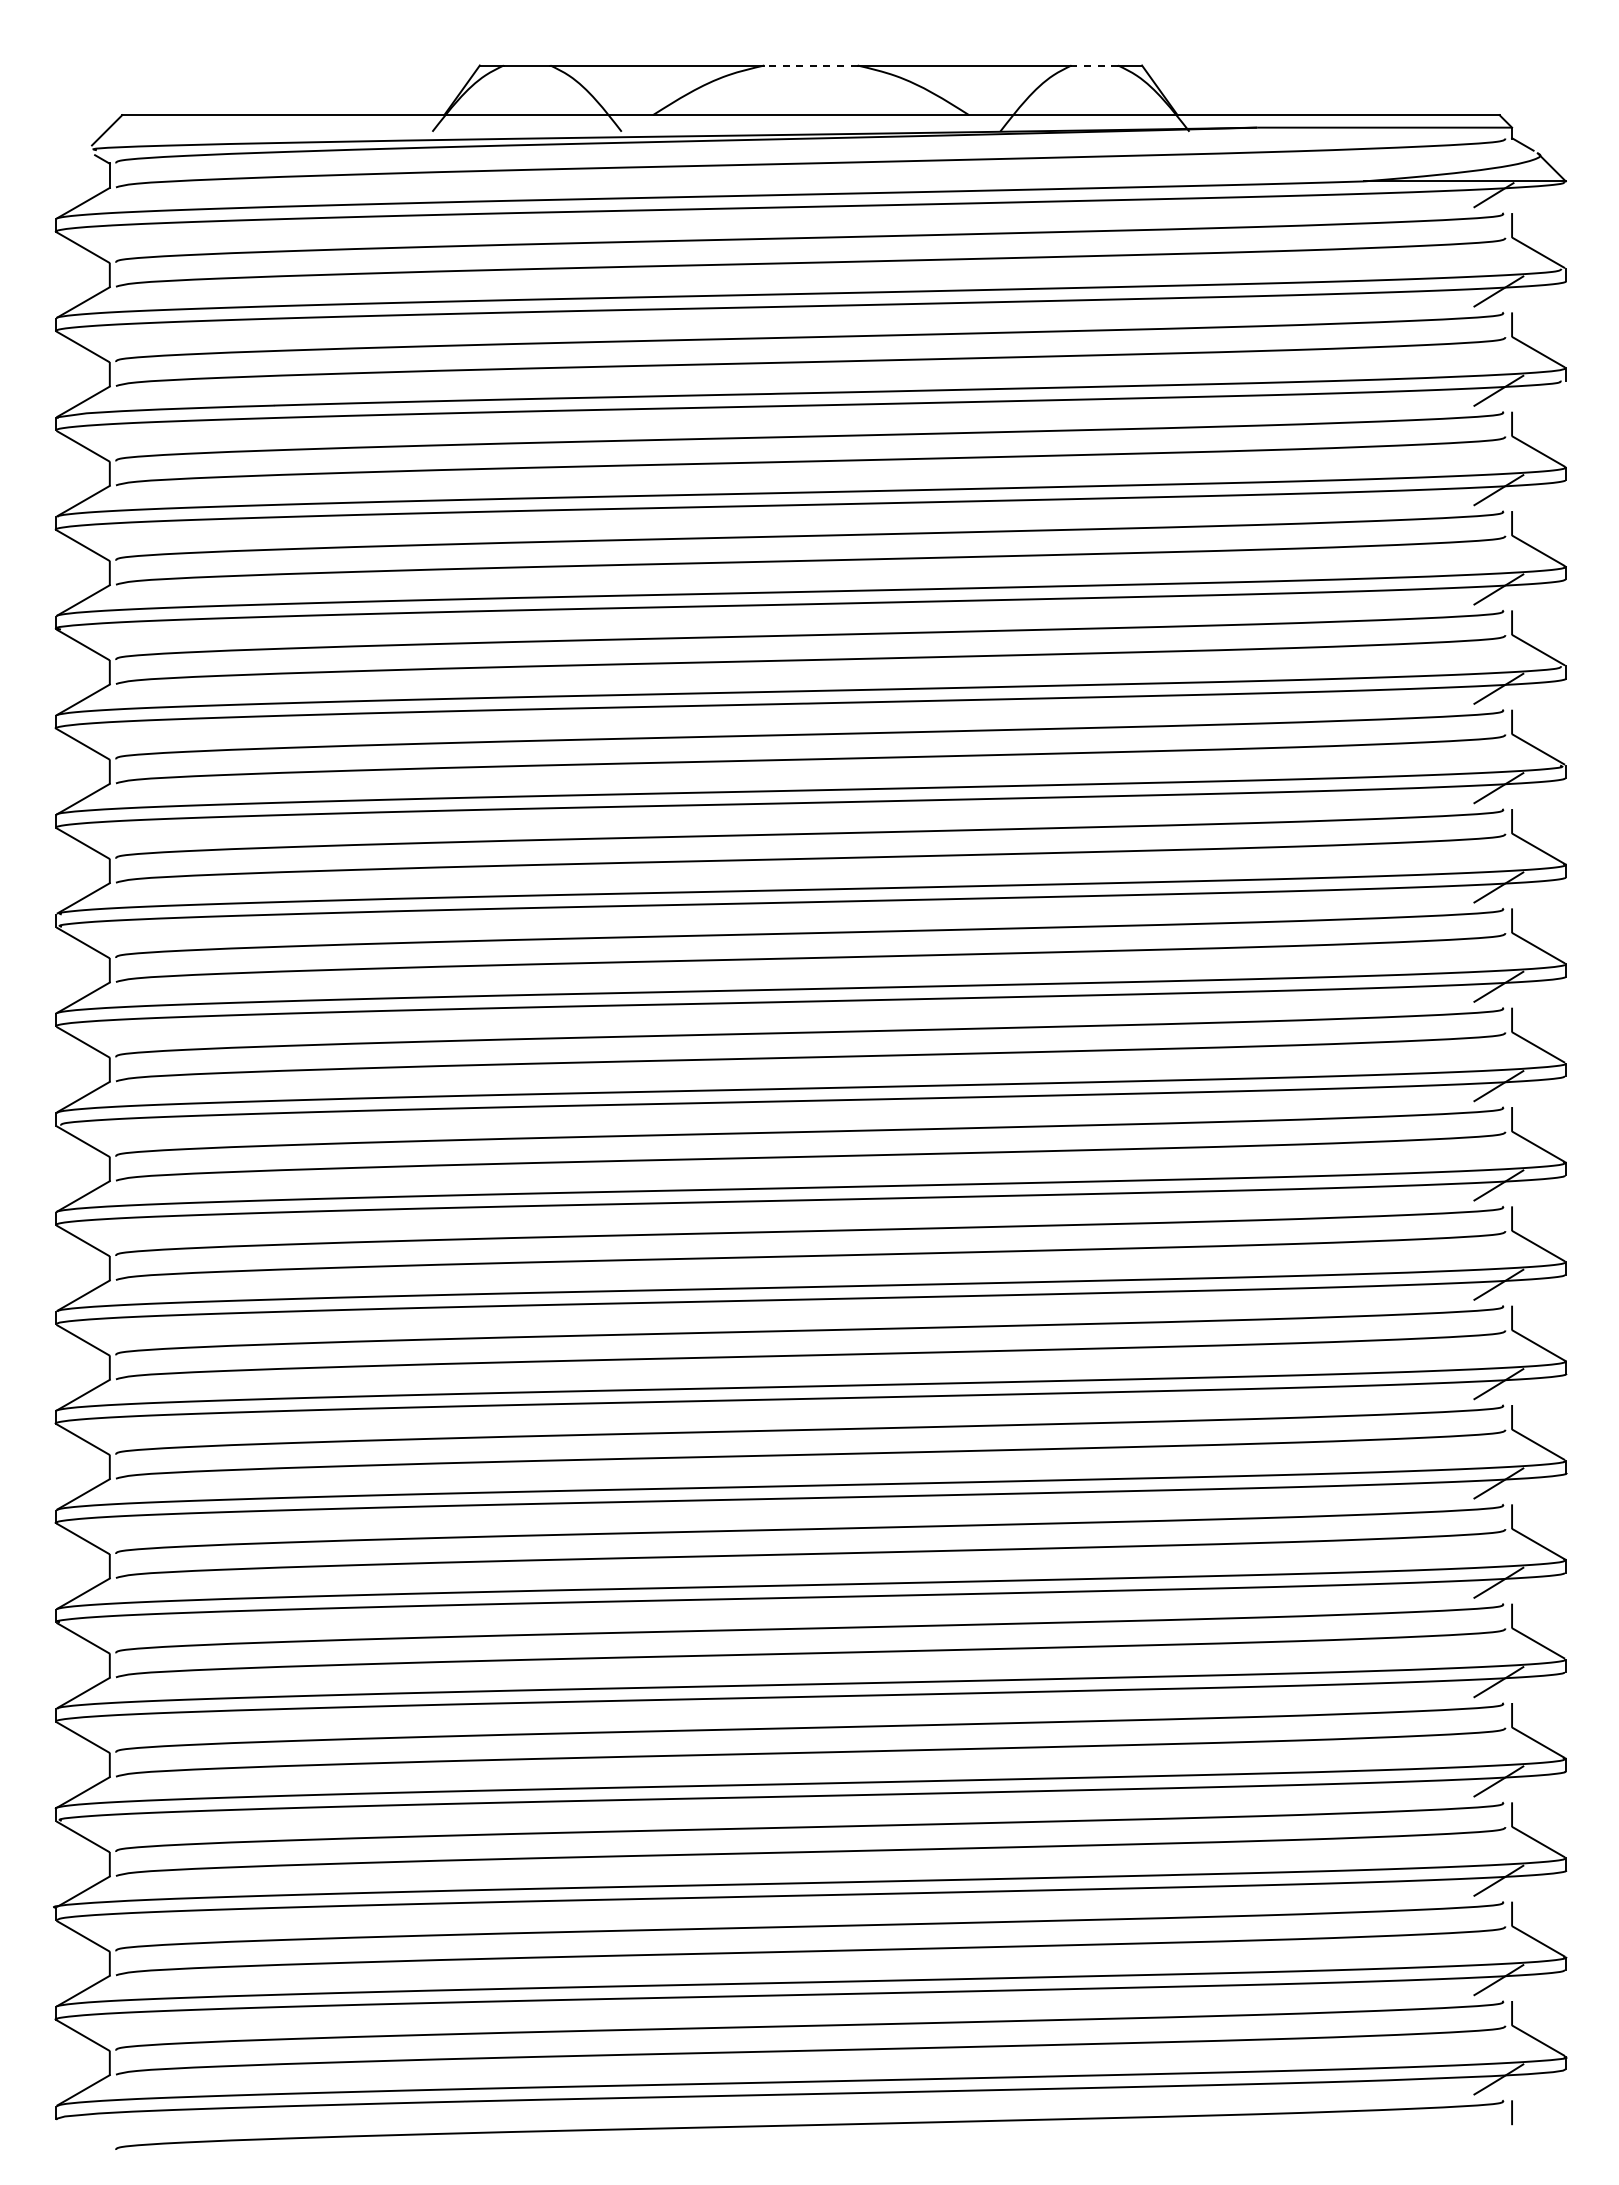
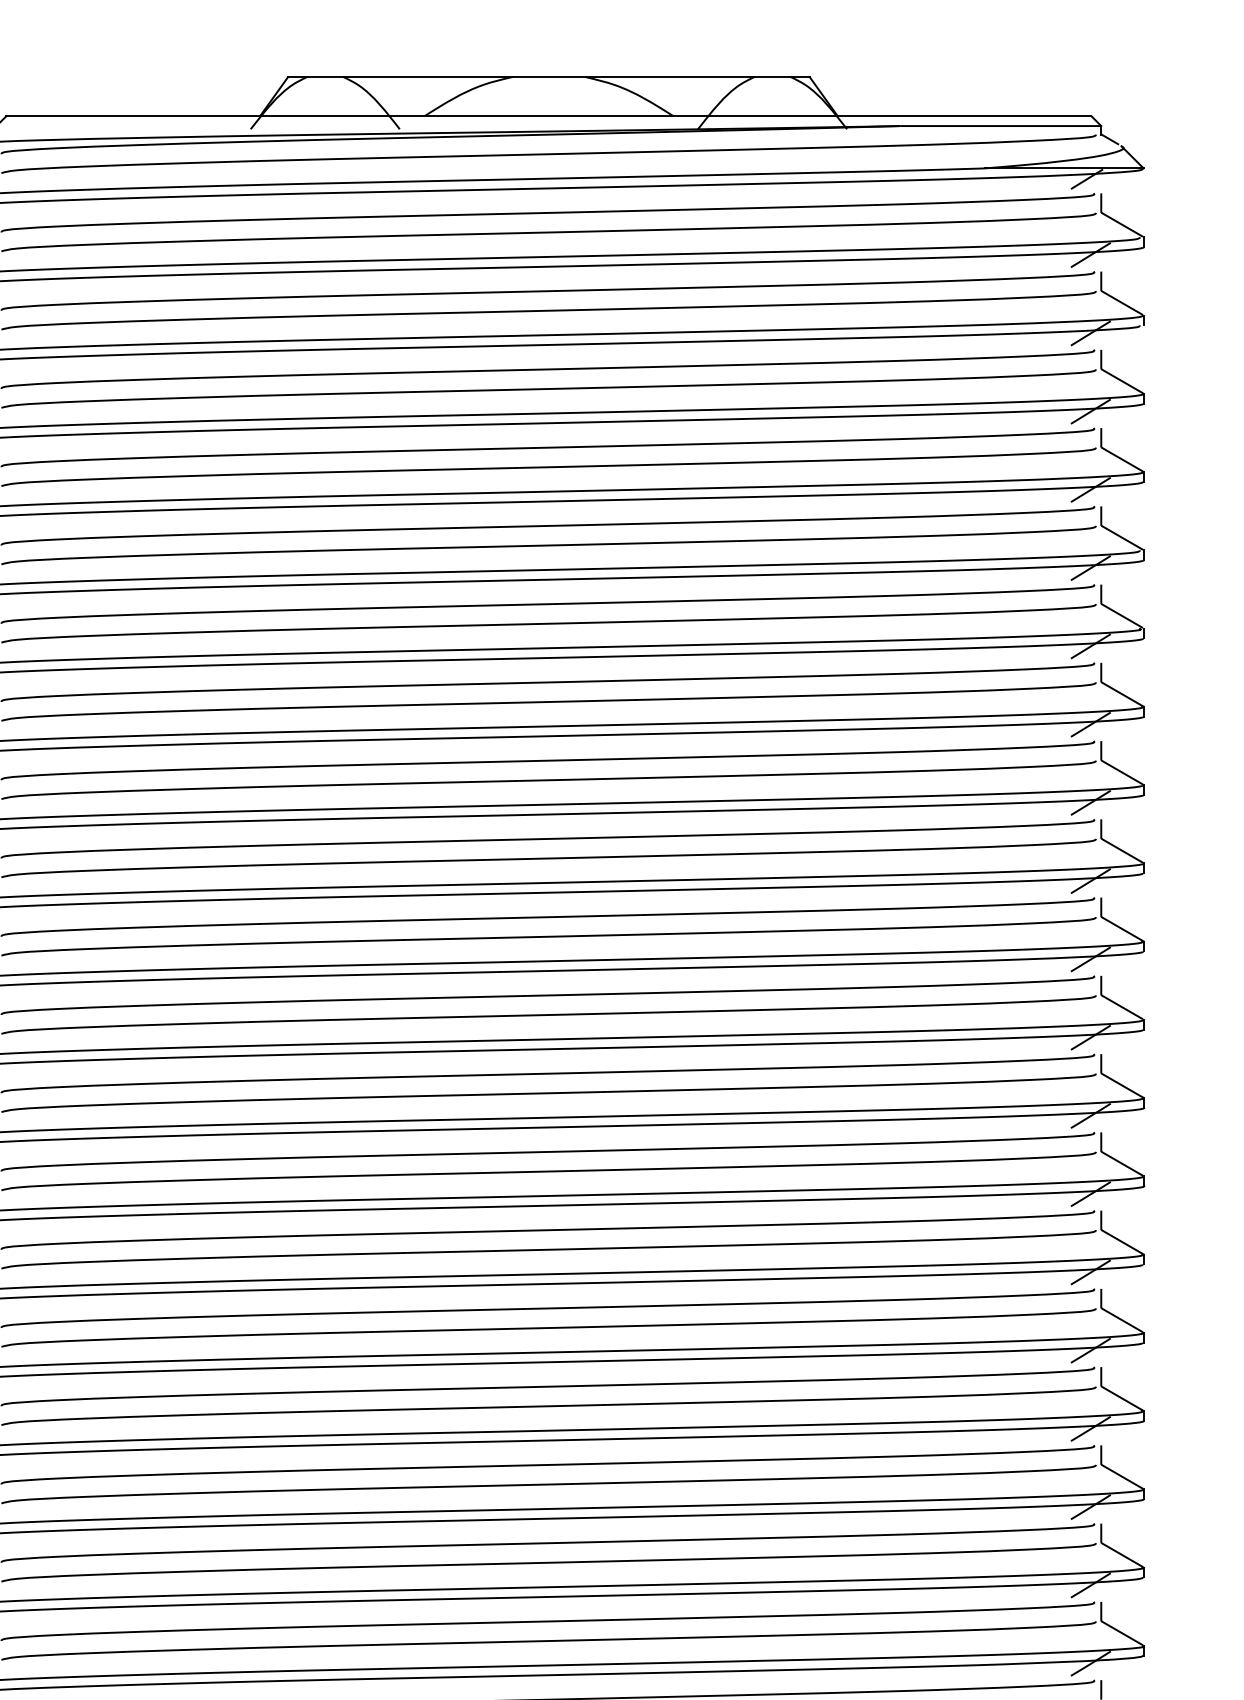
line: (810, 65) -> (548, 77), dashed -> solid
line: (1094, 65) -> (772, 77), dashed -> solid

